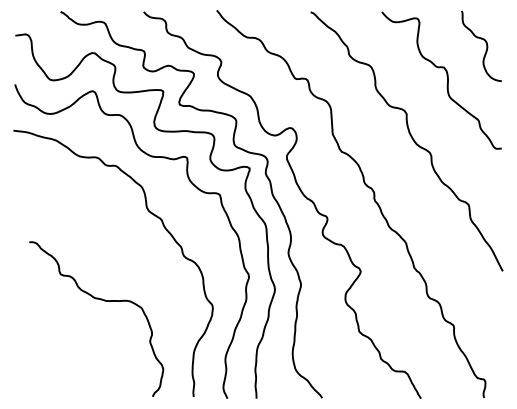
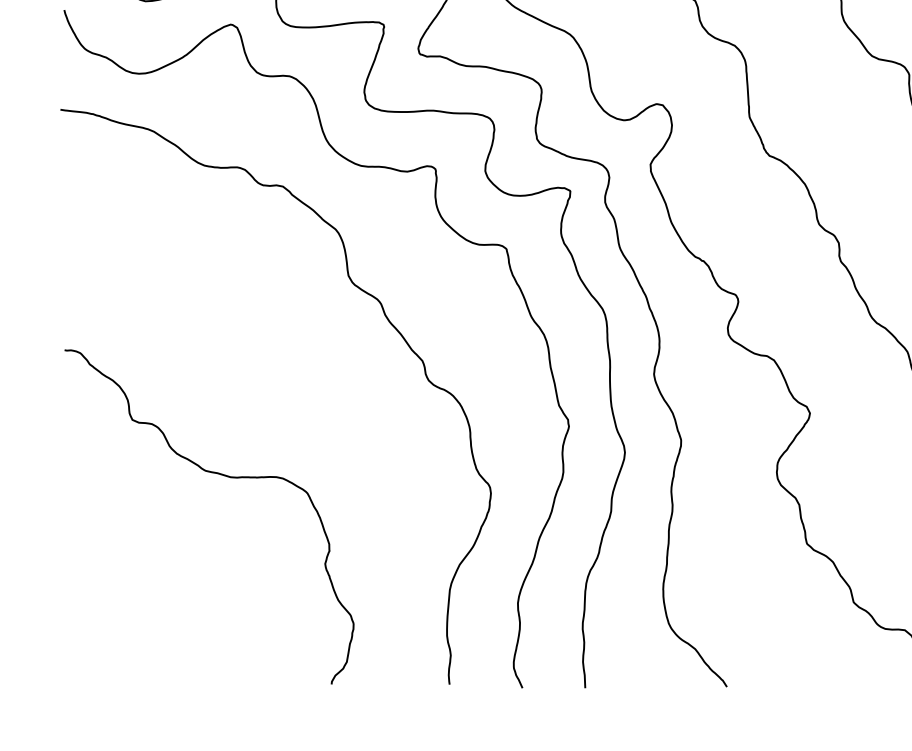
curve: (100, 300) -> (218, 476), moved

